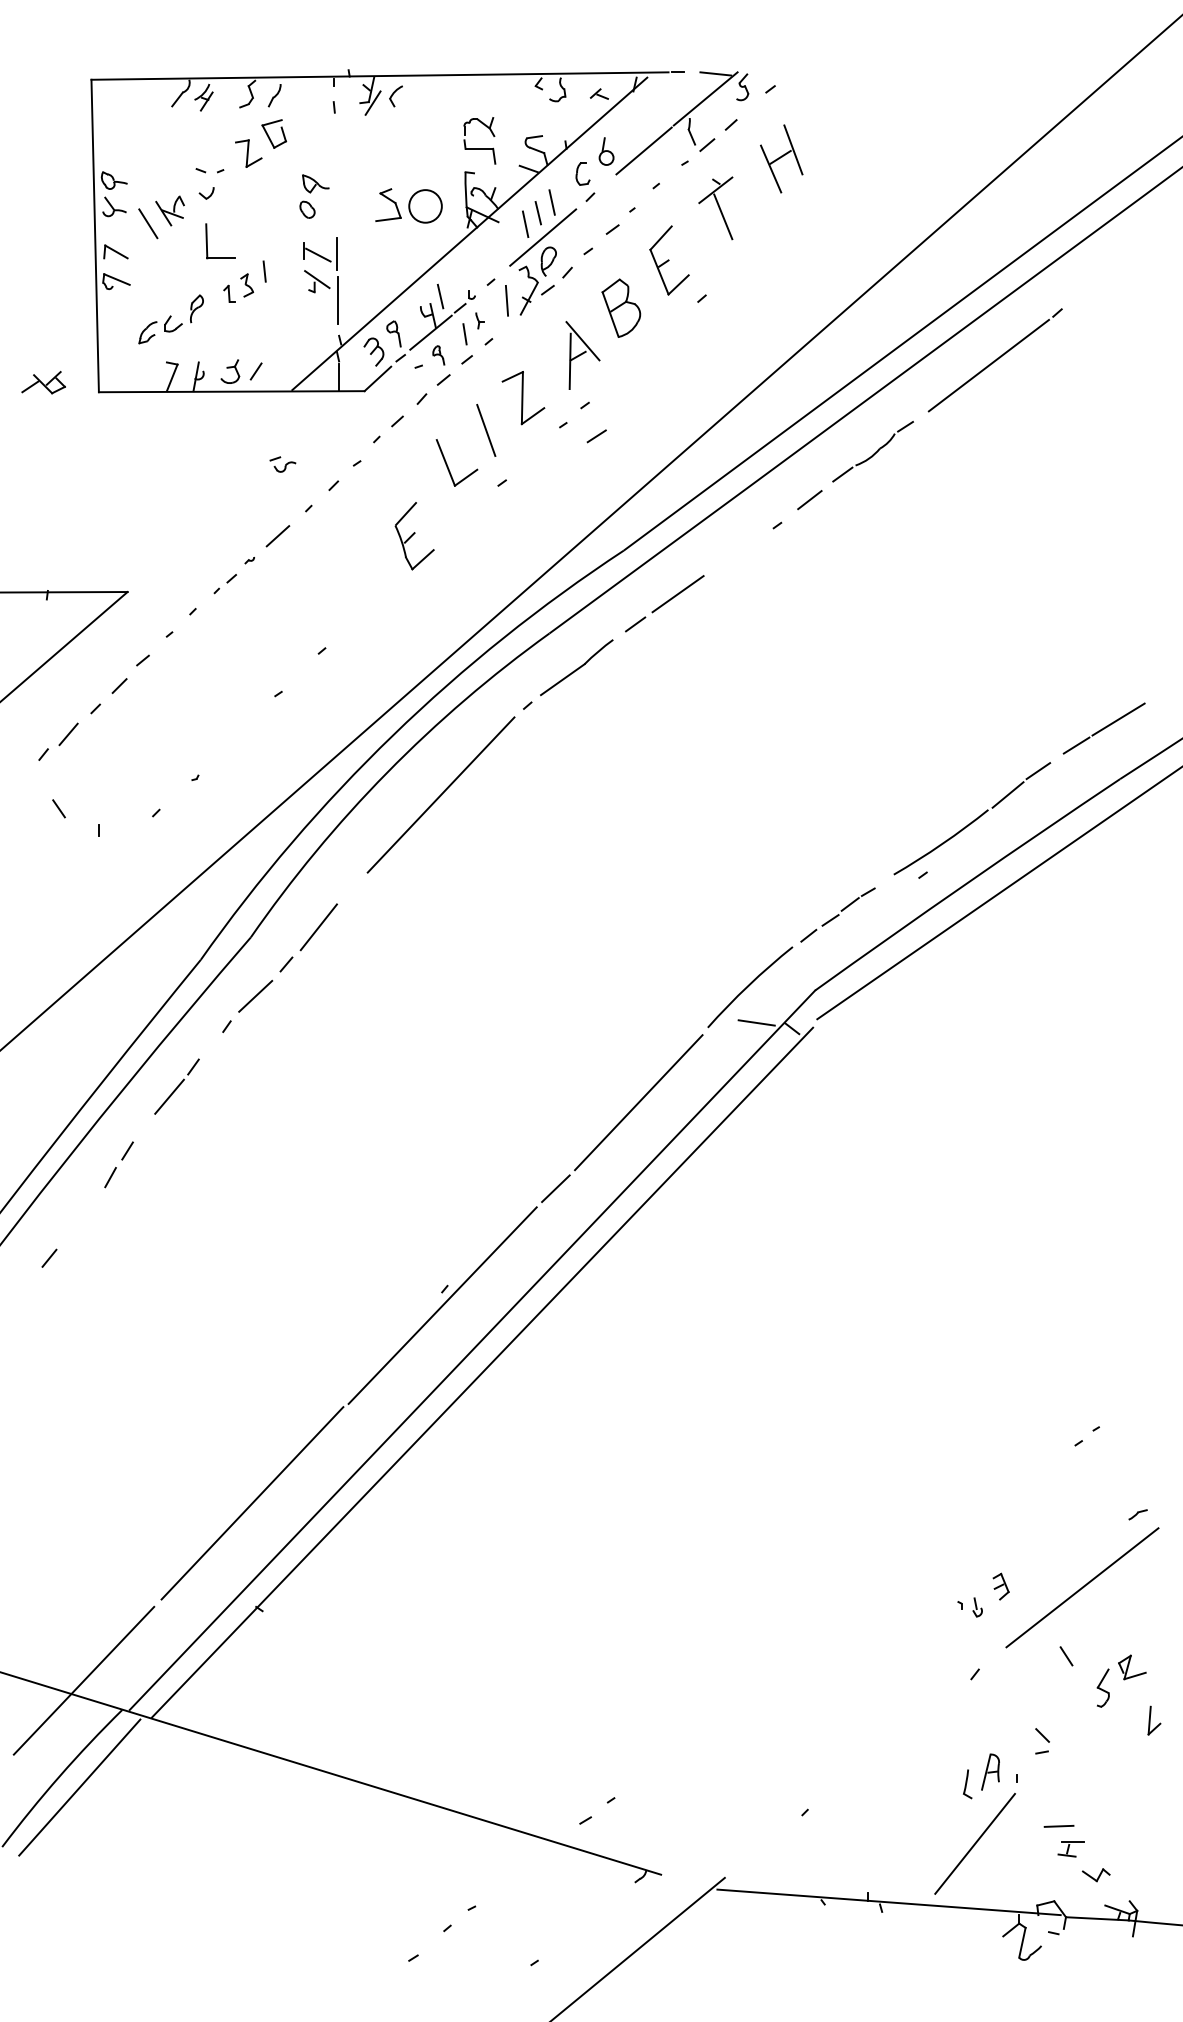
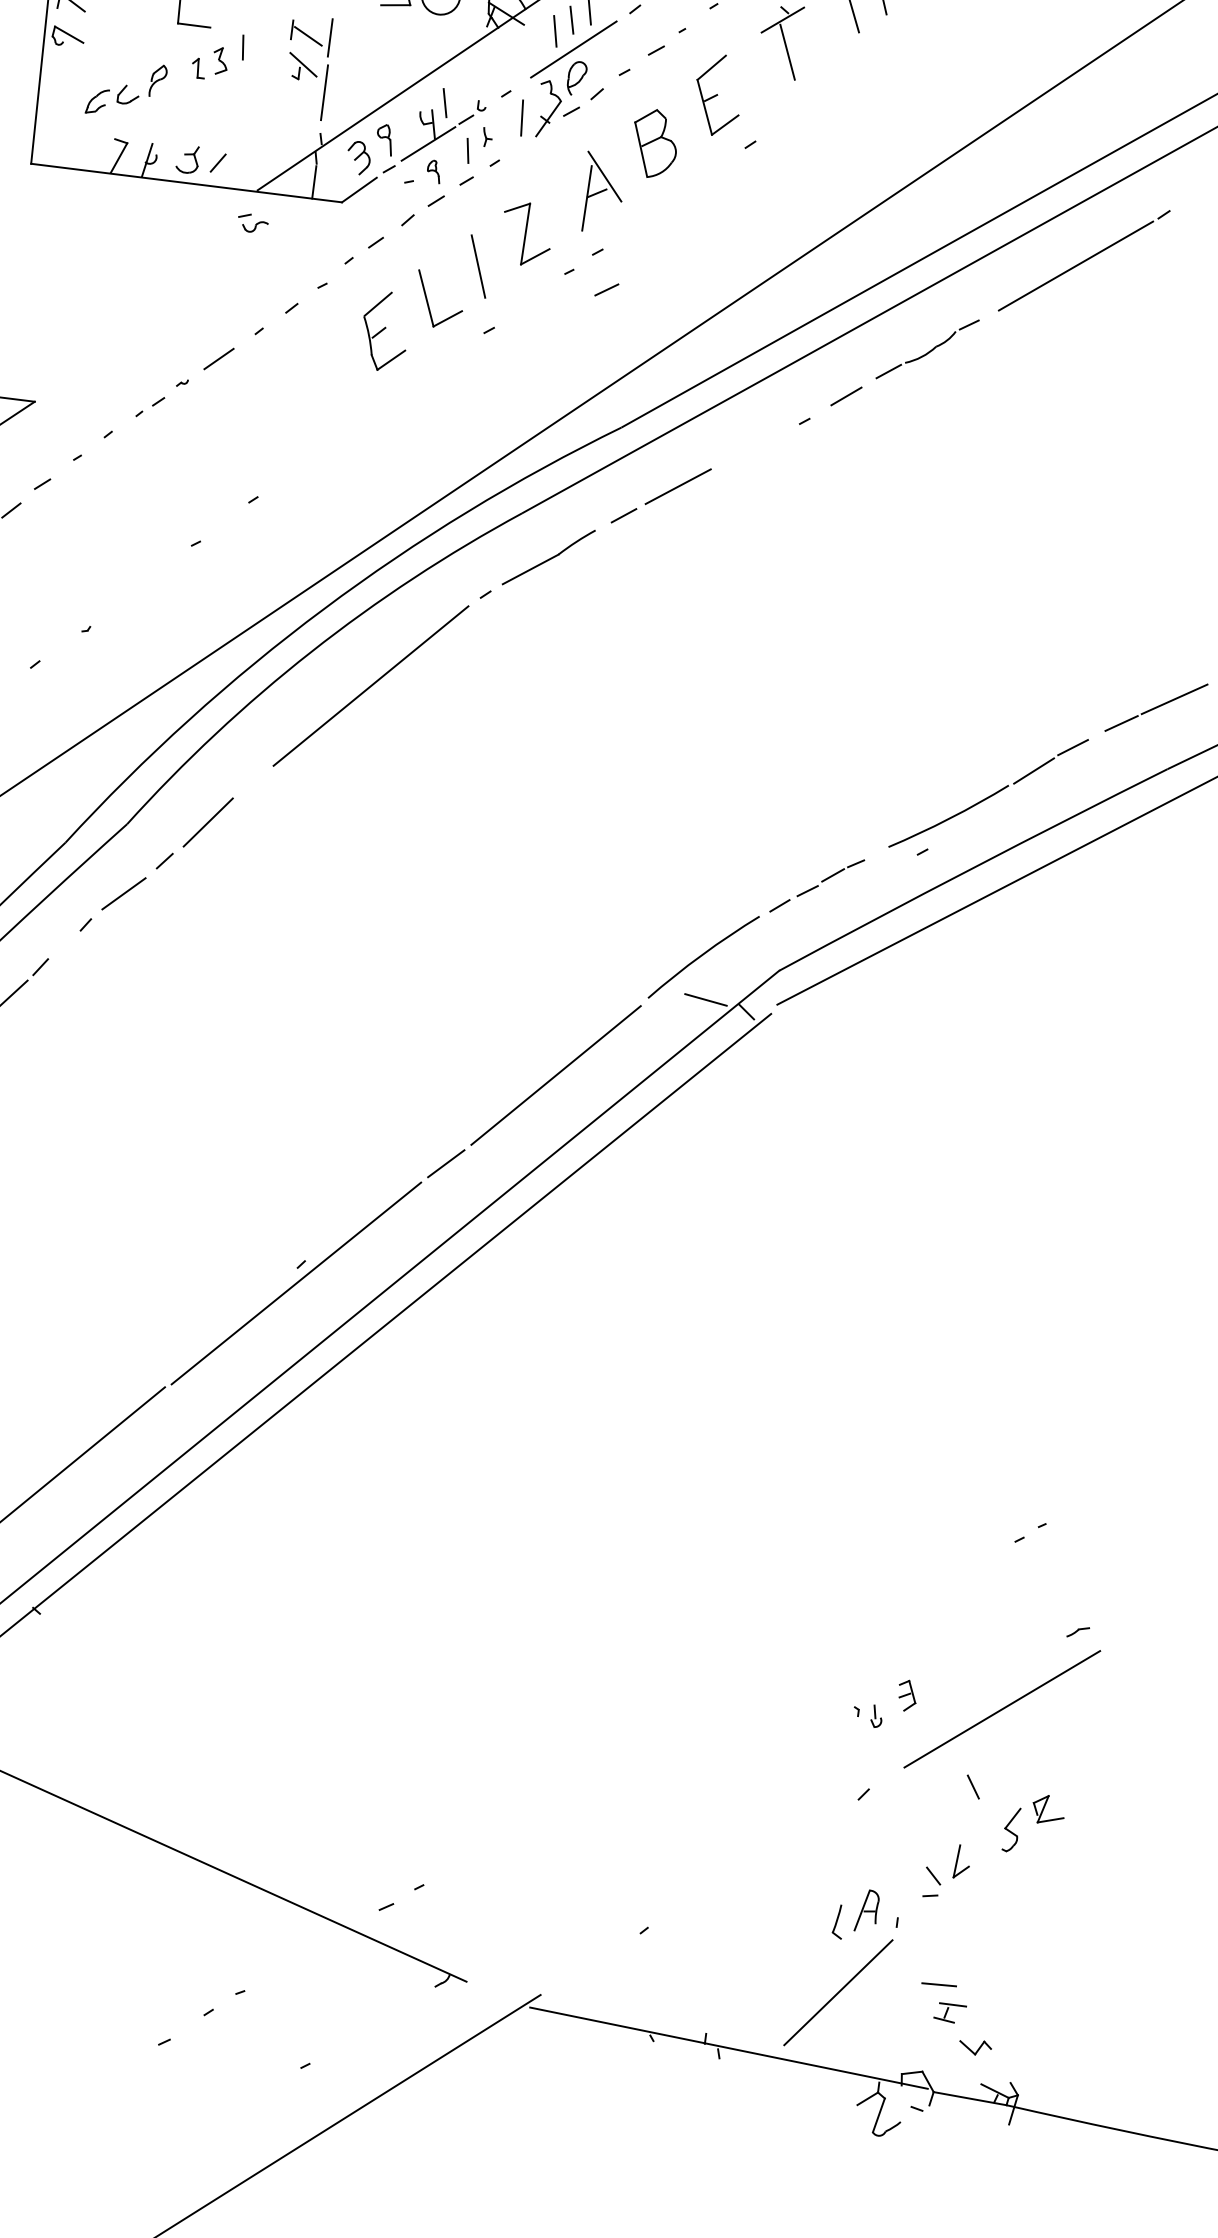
part: (282, 464) -> (252, 223), moved
part: (414, 536) -> (384, 331), moved
part: (1154, 1720) -> (962, 1861), moved

